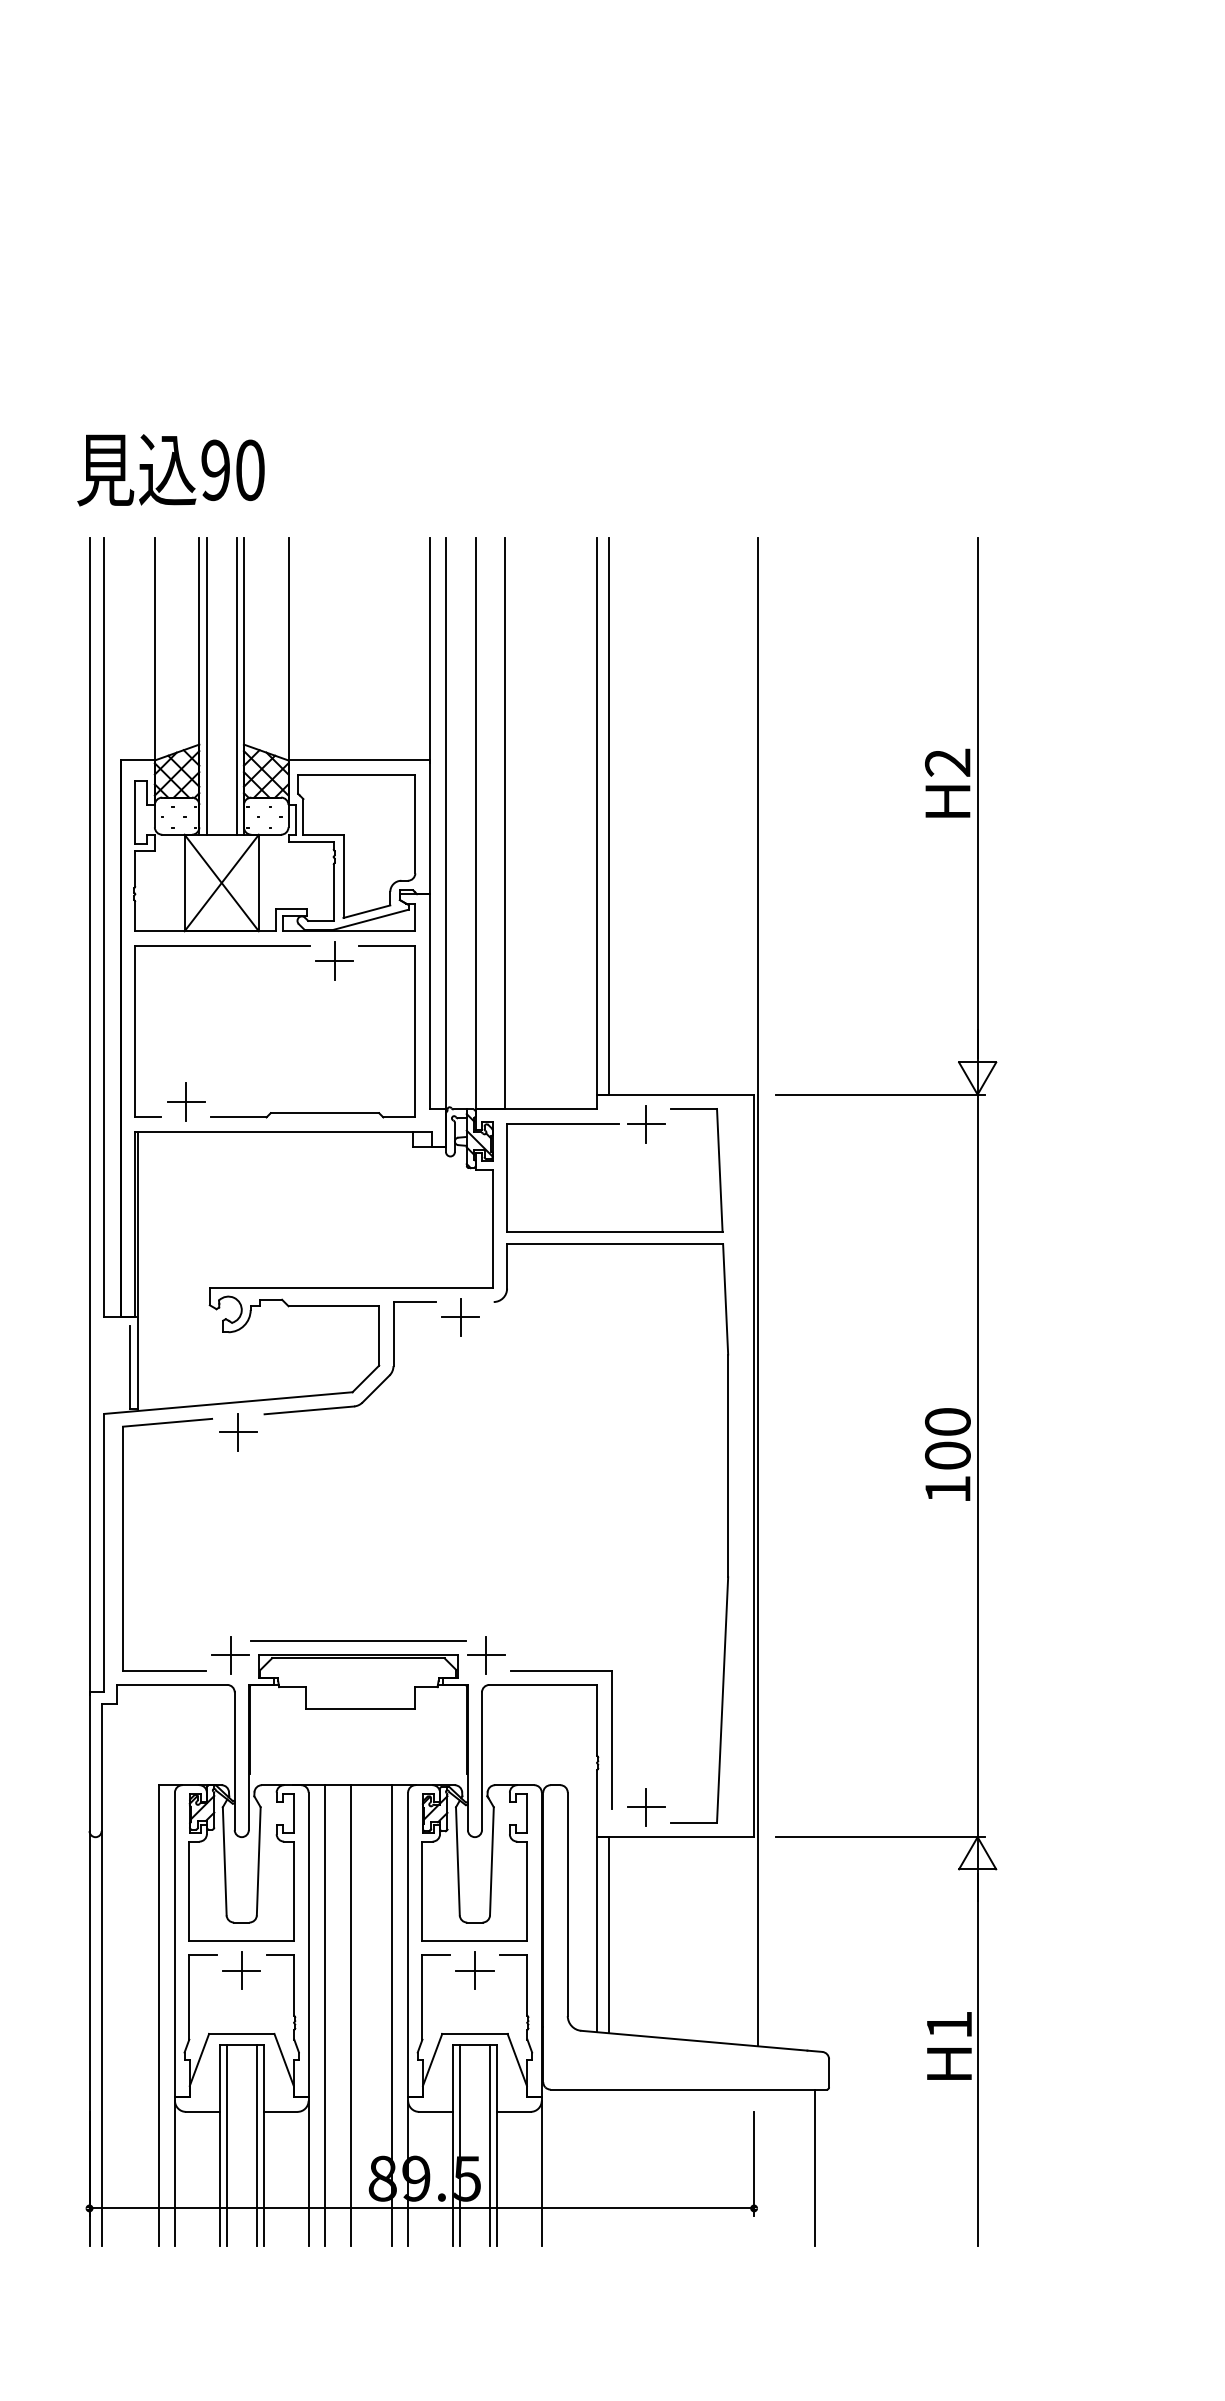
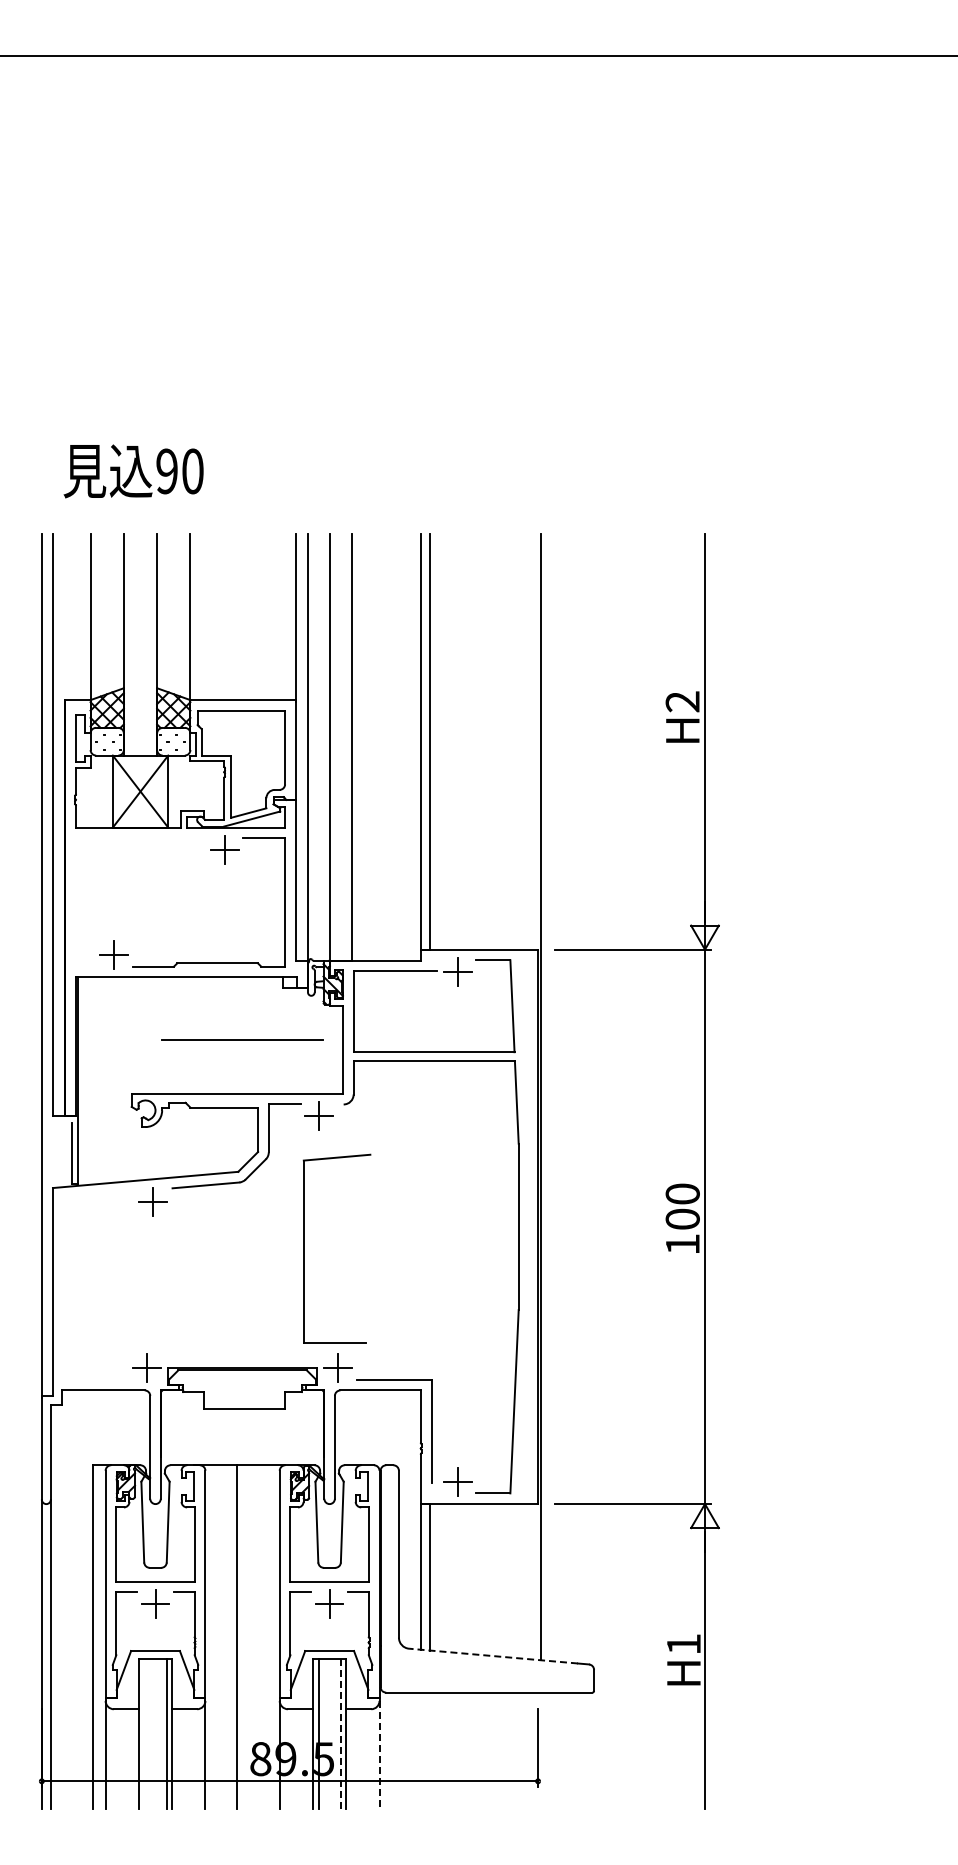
text: (170, 470) -> (133, 471), moved
line: (206, 686) -> (129, 644), removed
line: (236, 686) -> (151, 644), removed
part: (221, 945) -> (140, 838), removed
part: (123, 1544) -> (304, 1248), moved
line: (358, 1640) -> (242, 1039), moved
line: (324, 2015) -> (217, 1637), removed
line: (391, 2015) -> (267, 1637), removed
line: (694, 2041) -> (493, 1656), solid -> dashed
line: (227, 2145) -> (144, 1734), removed
line: (489, 2145) -> (340, 1734), solid -> dashed
line: (814, 2167) -> (583, 1750), removed
line: (541, 2173) -> (379, 1755), solid -> dashed

